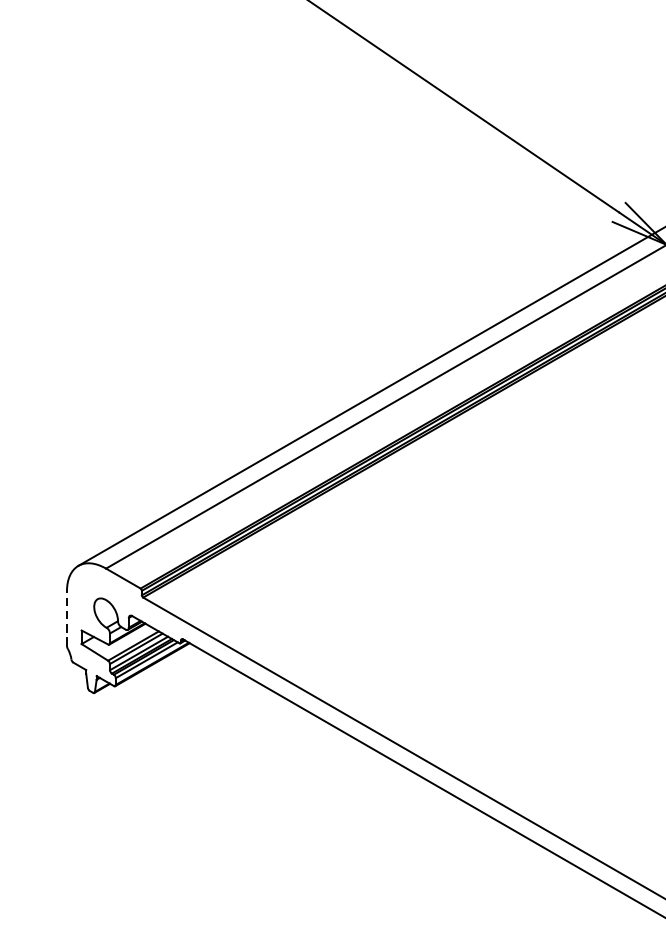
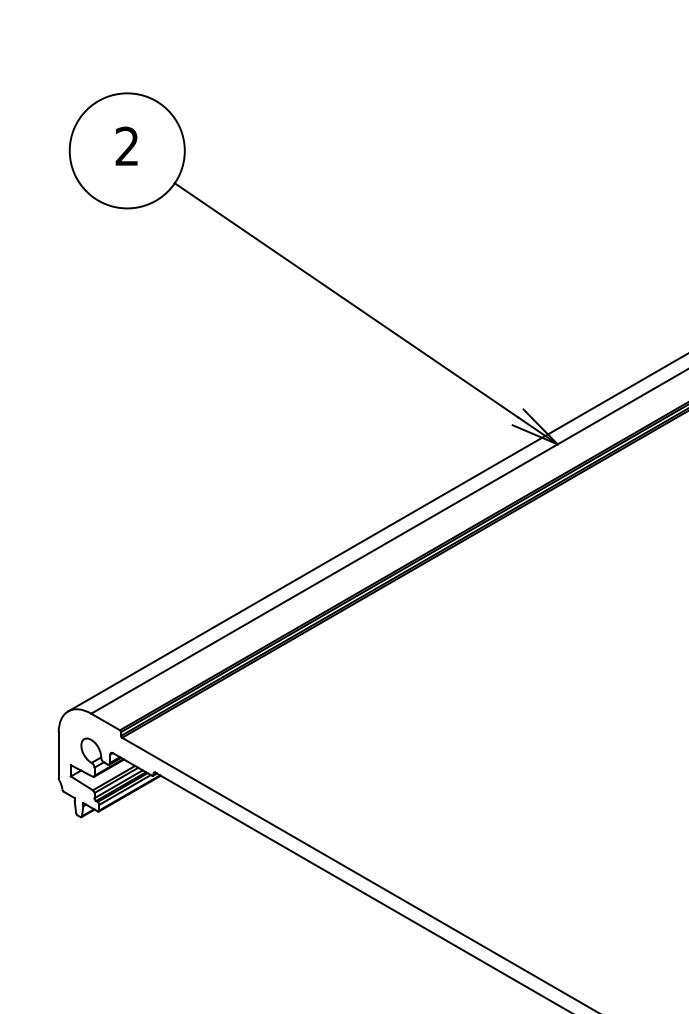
line: (66, 618) -> (58, 755), dashed -> solid

